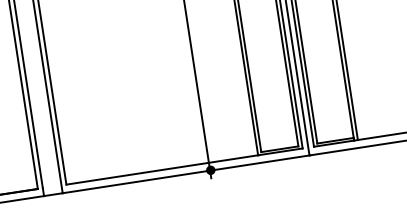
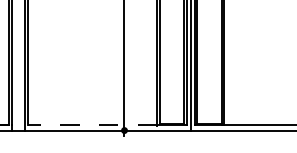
line: (162, 170) -> (92, 125), solid -> dashed

